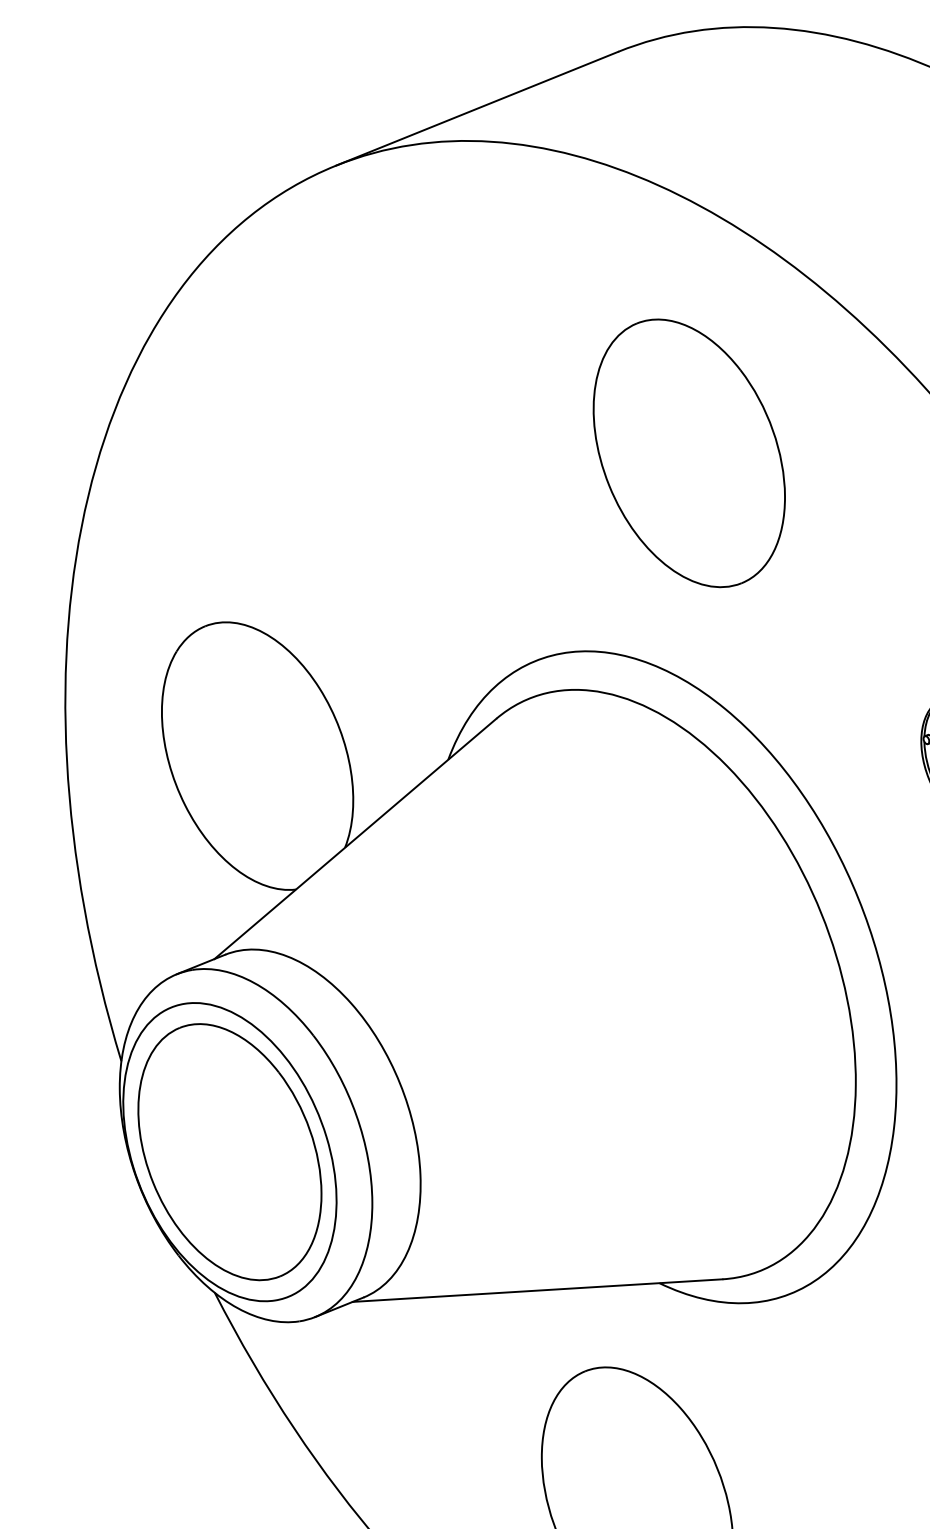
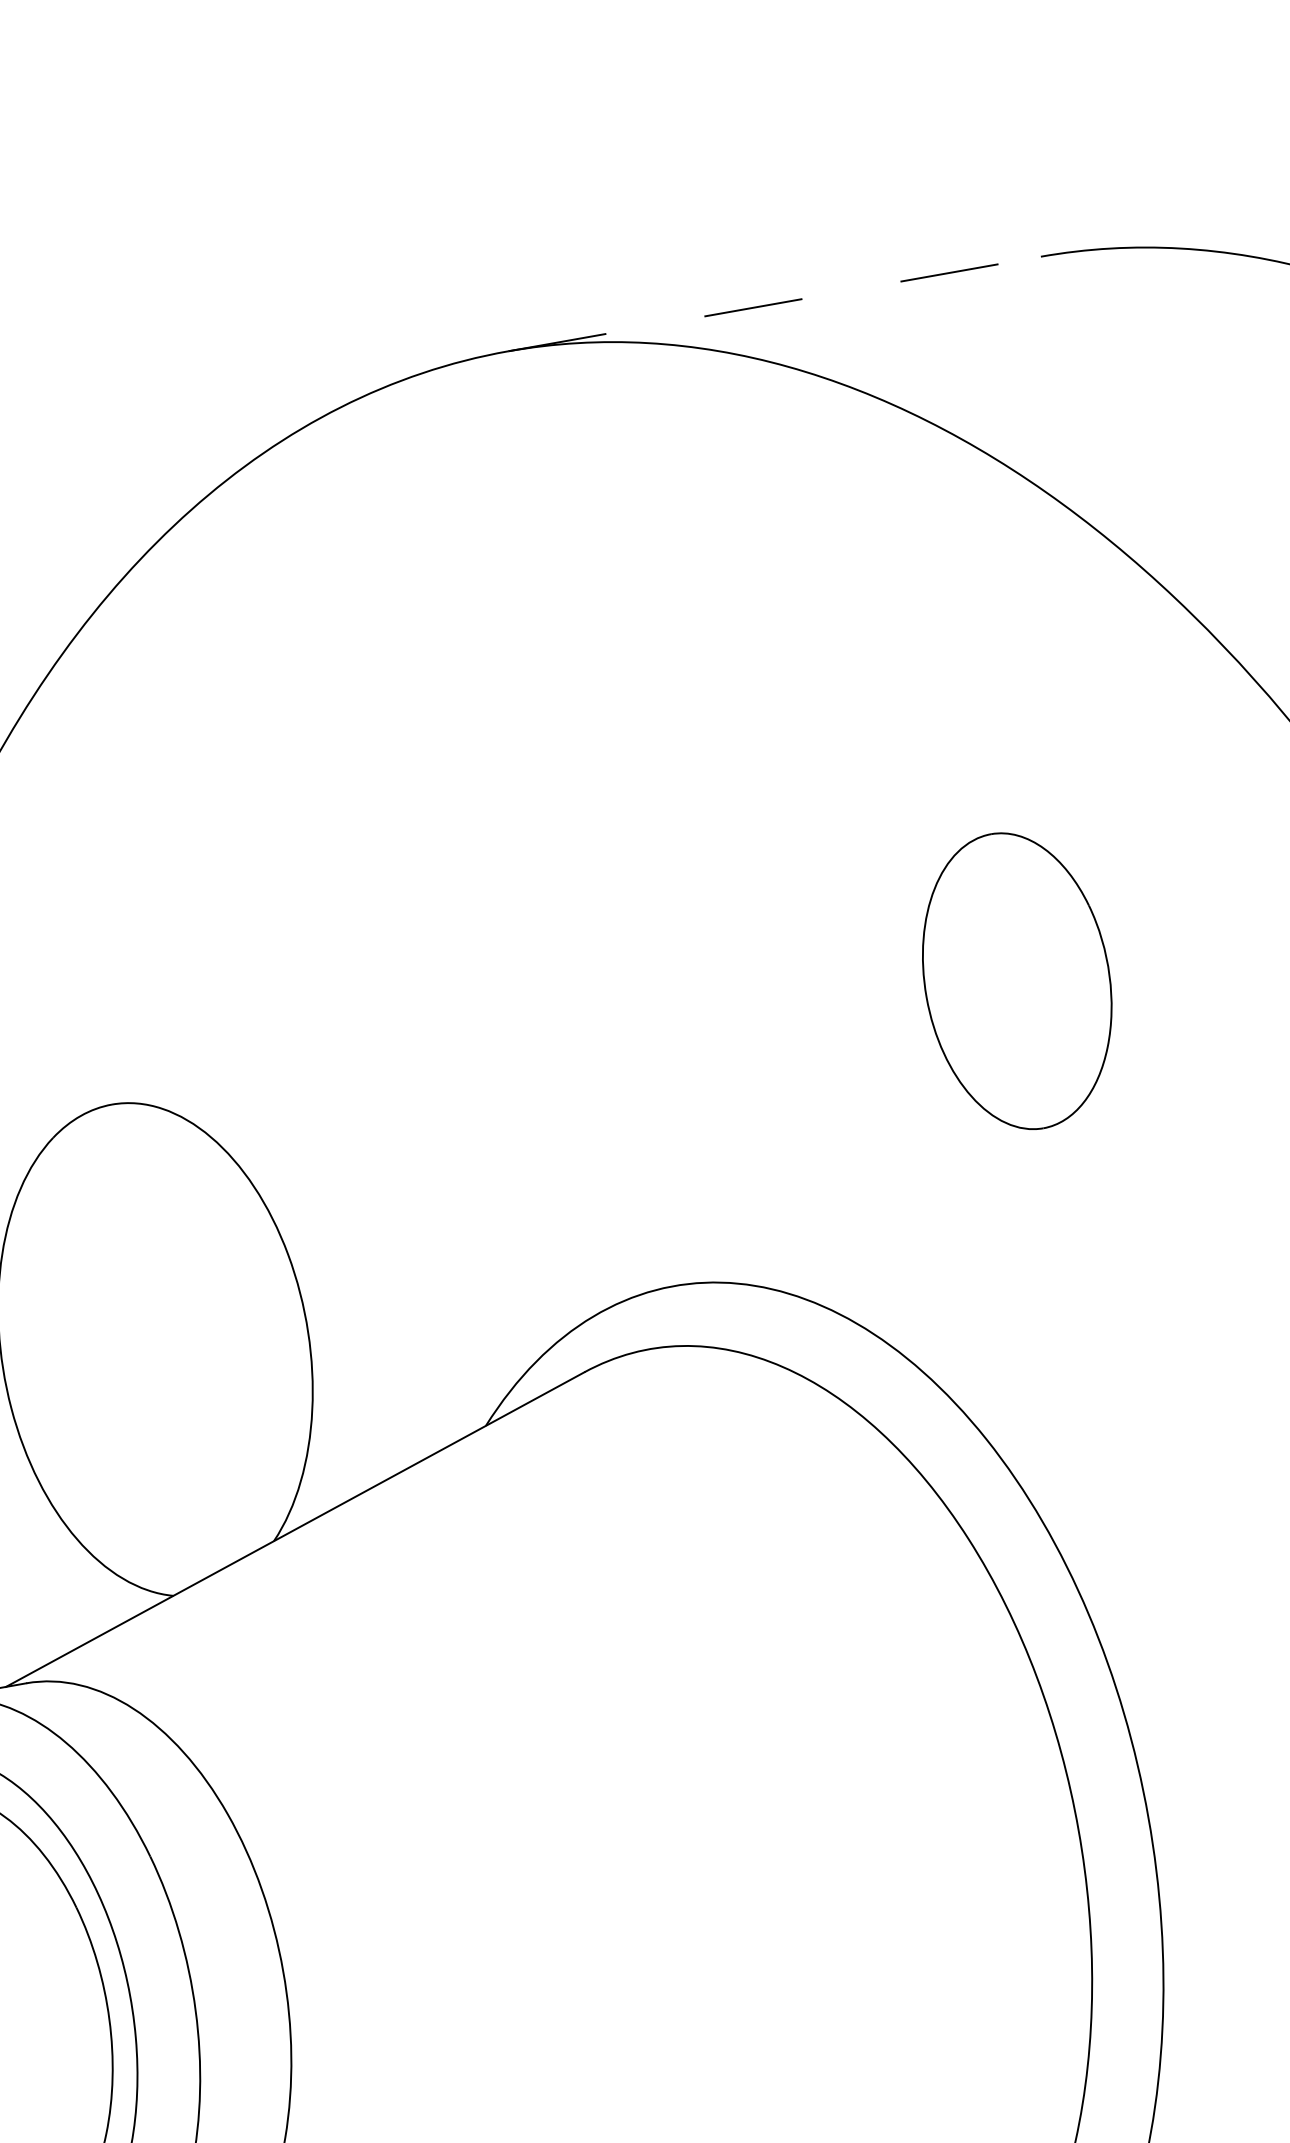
line: (477, 108) -> (775, 303), solid -> dashed
part: (688, 453) -> (1016, 981), size x0.6

